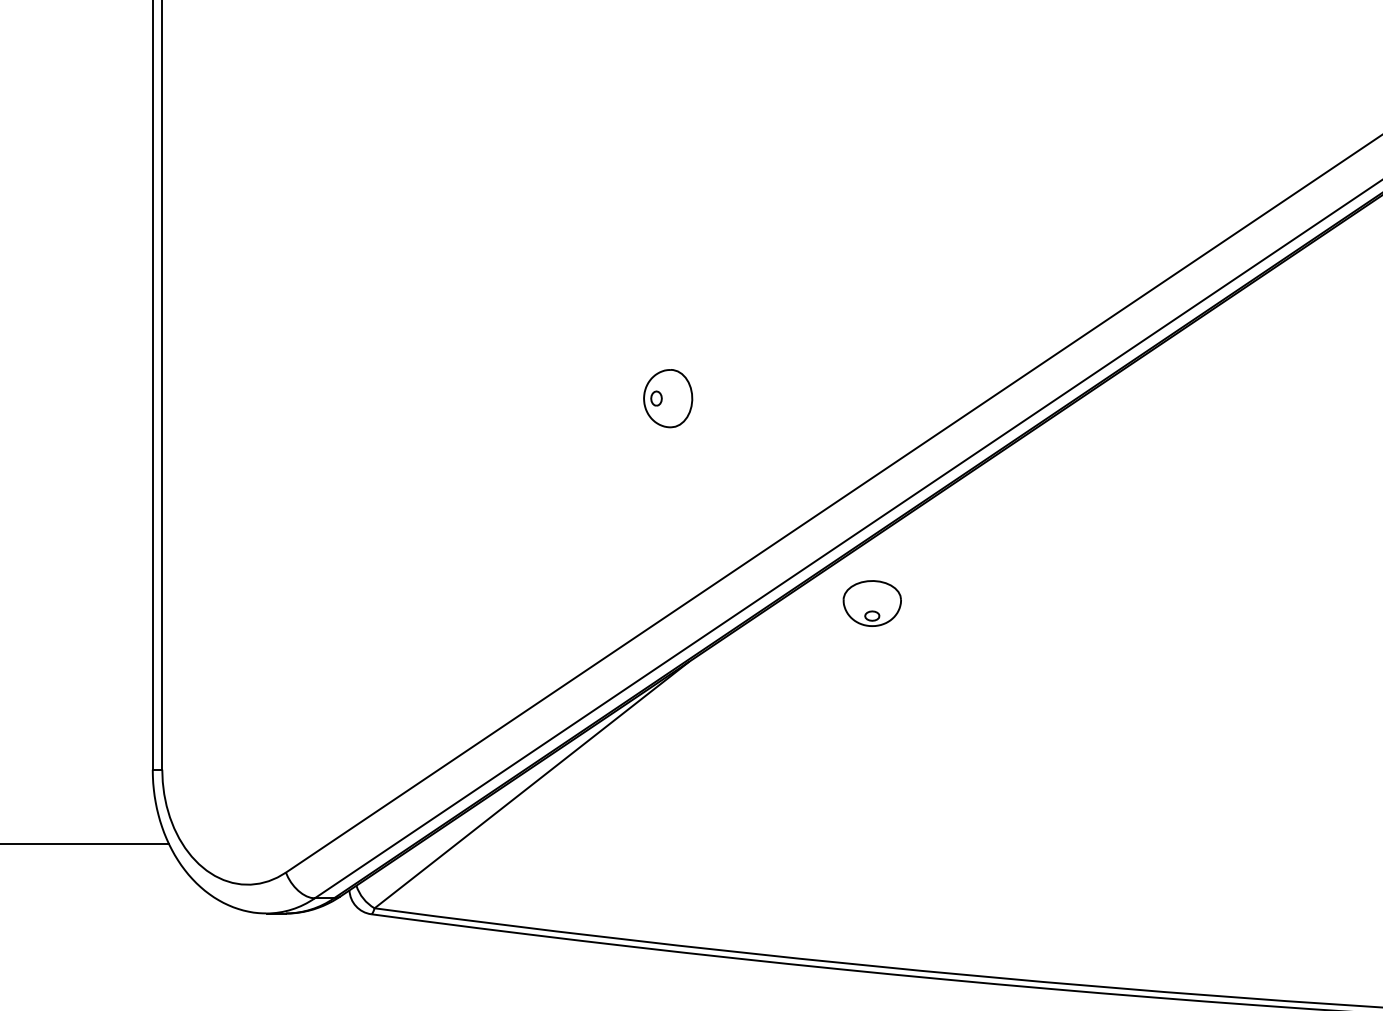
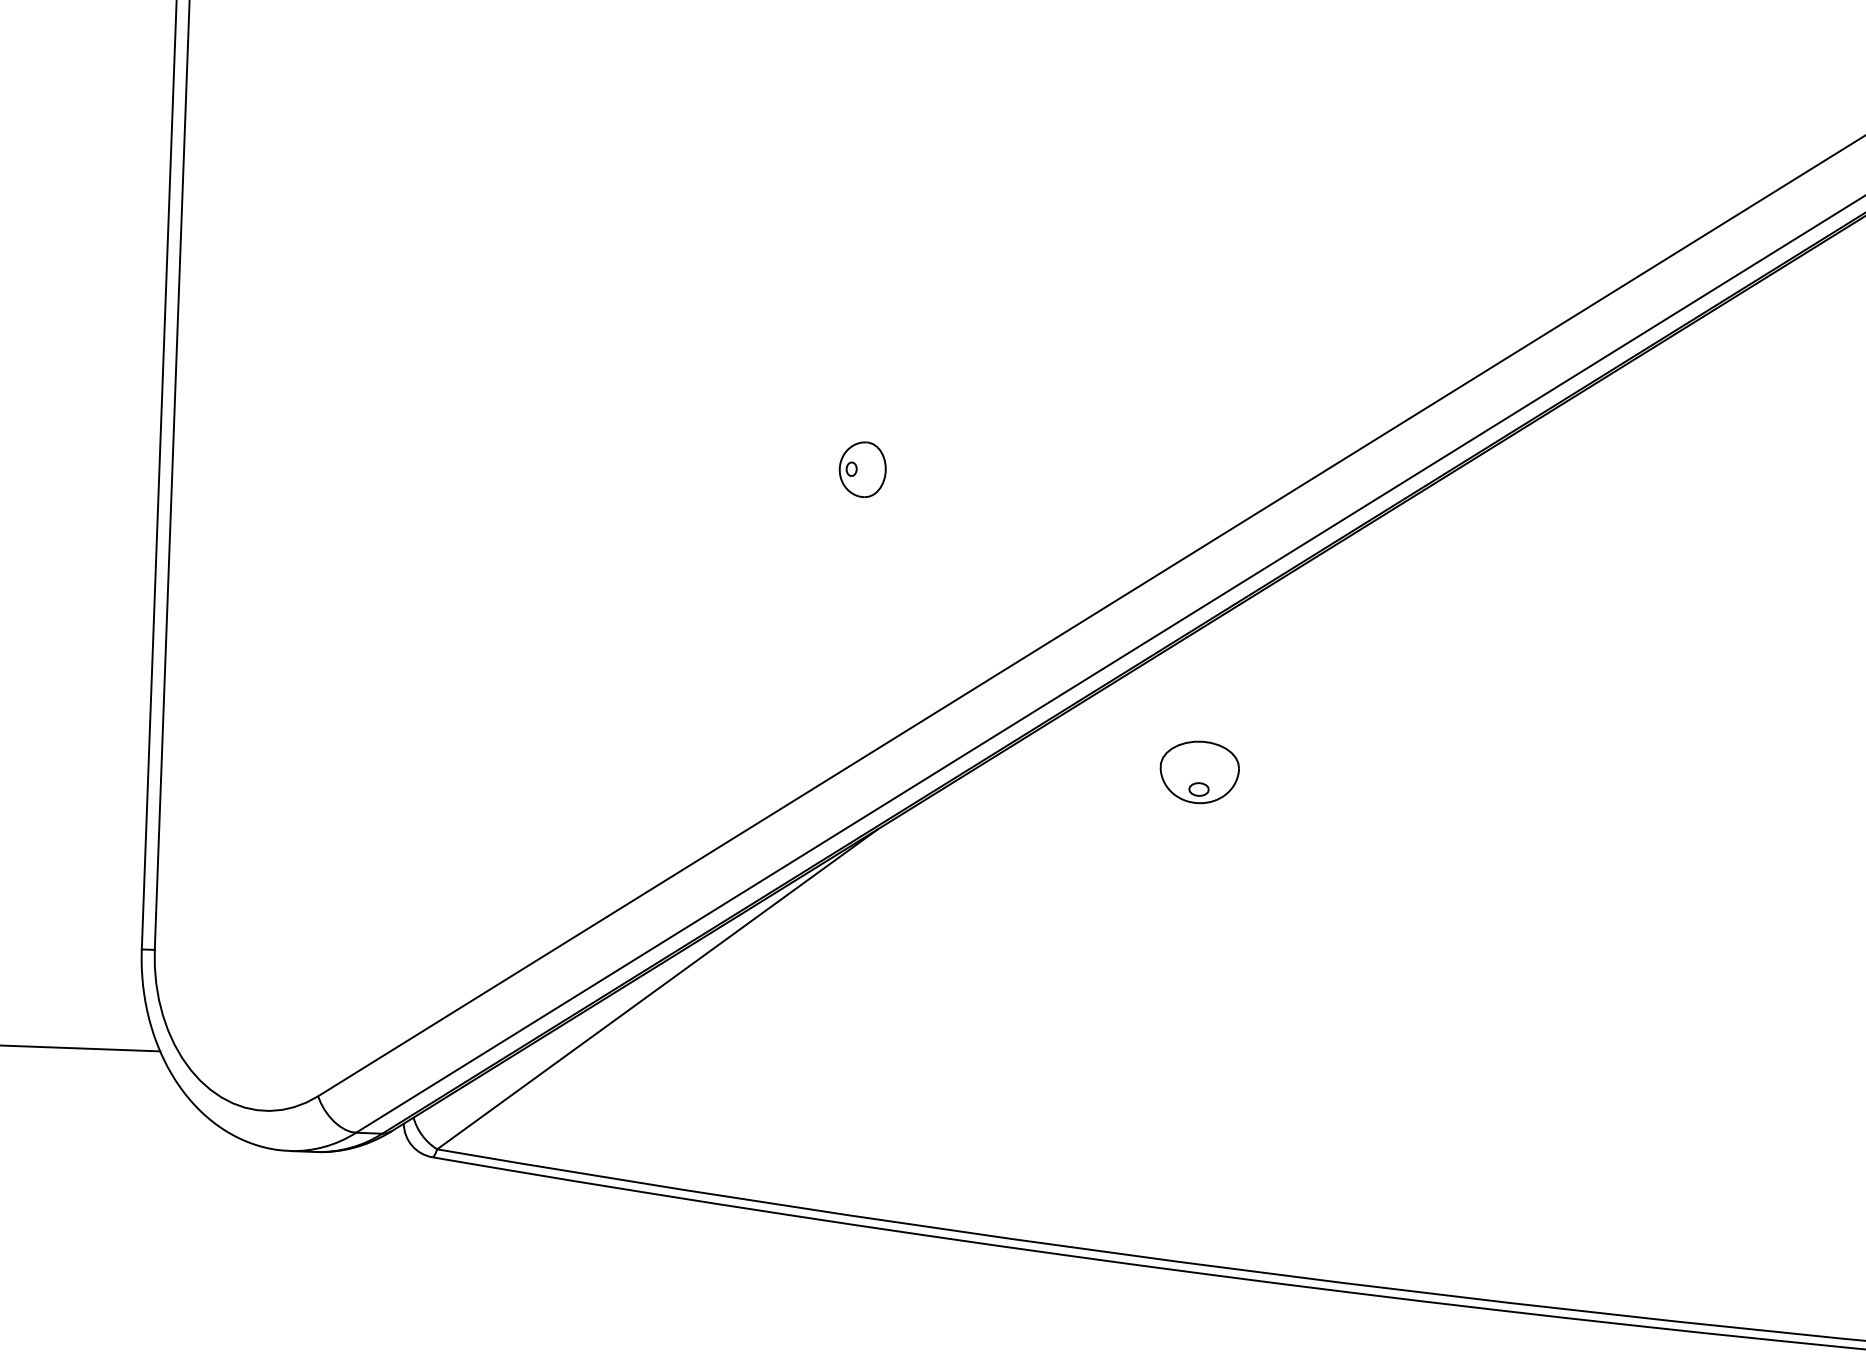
part: (668, 398) -> (863, 469), size x0.7
part: (871, 603) -> (1198, 772), moved

